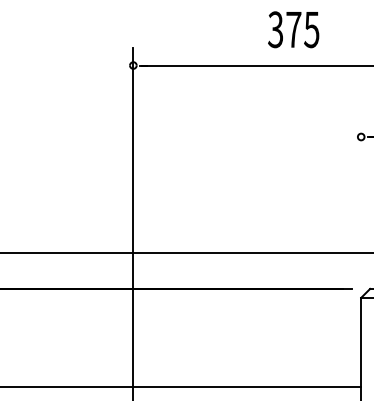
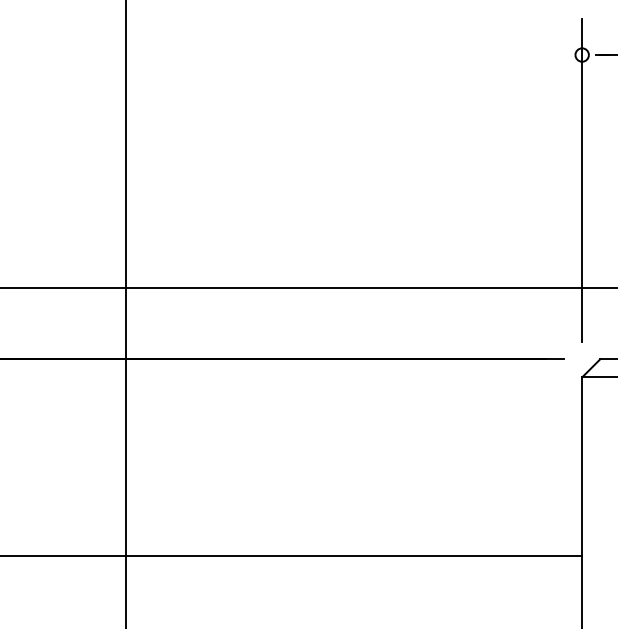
line: (361, 199) -> (582, 180), added

